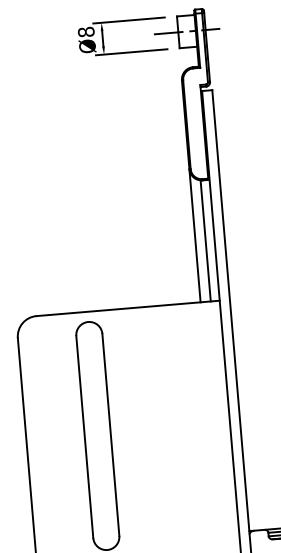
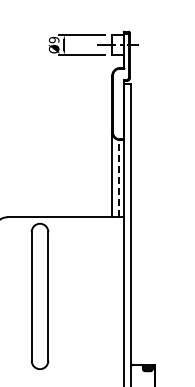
text: (86, 31) -> (54, 39), Ø8 -> Ø9
line: (205, 240) -> (118, 178), solid -> dashed

